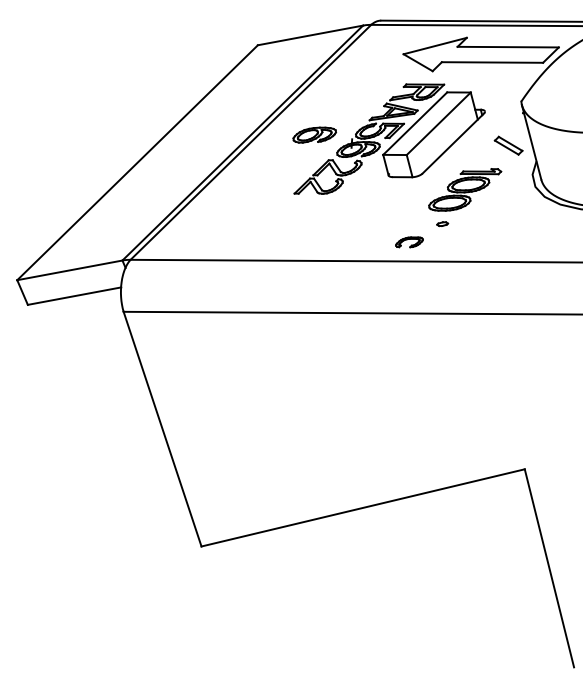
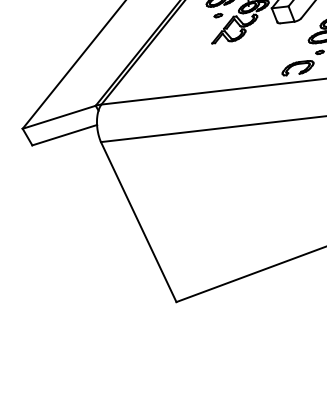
part: (307, 155) -> (218, 15), added
part: (409, 242) -> (298, 68), size x1.67

